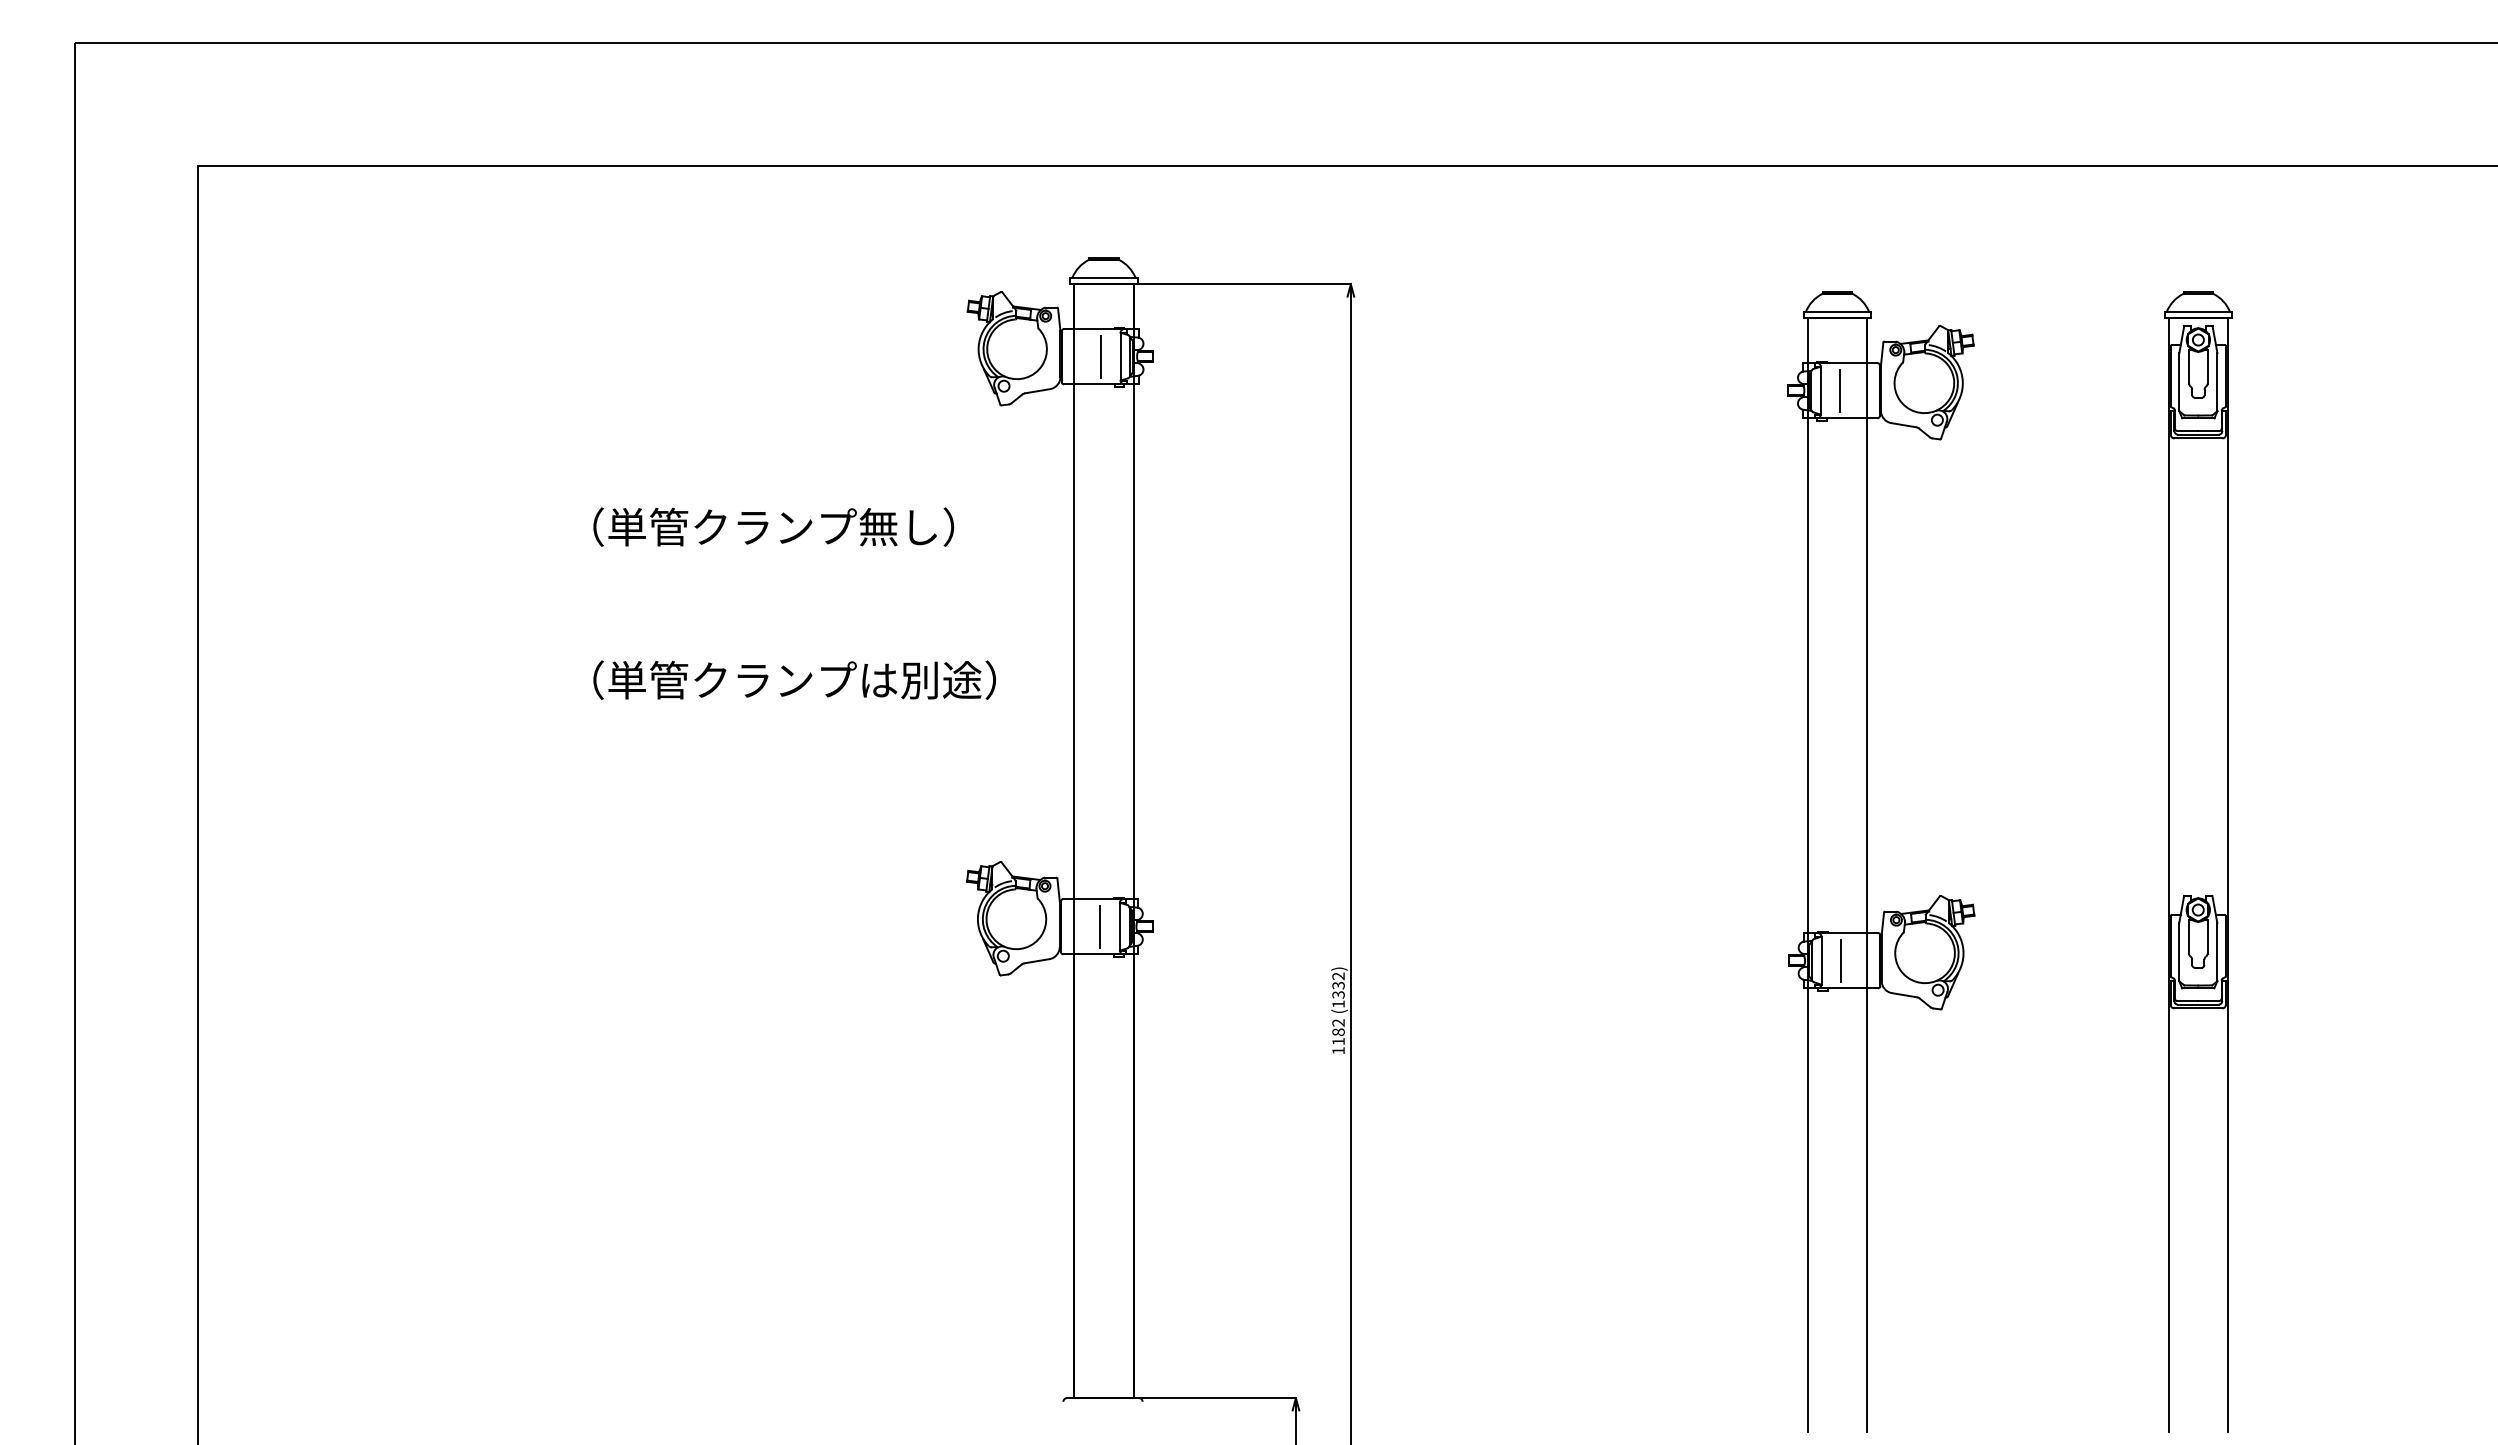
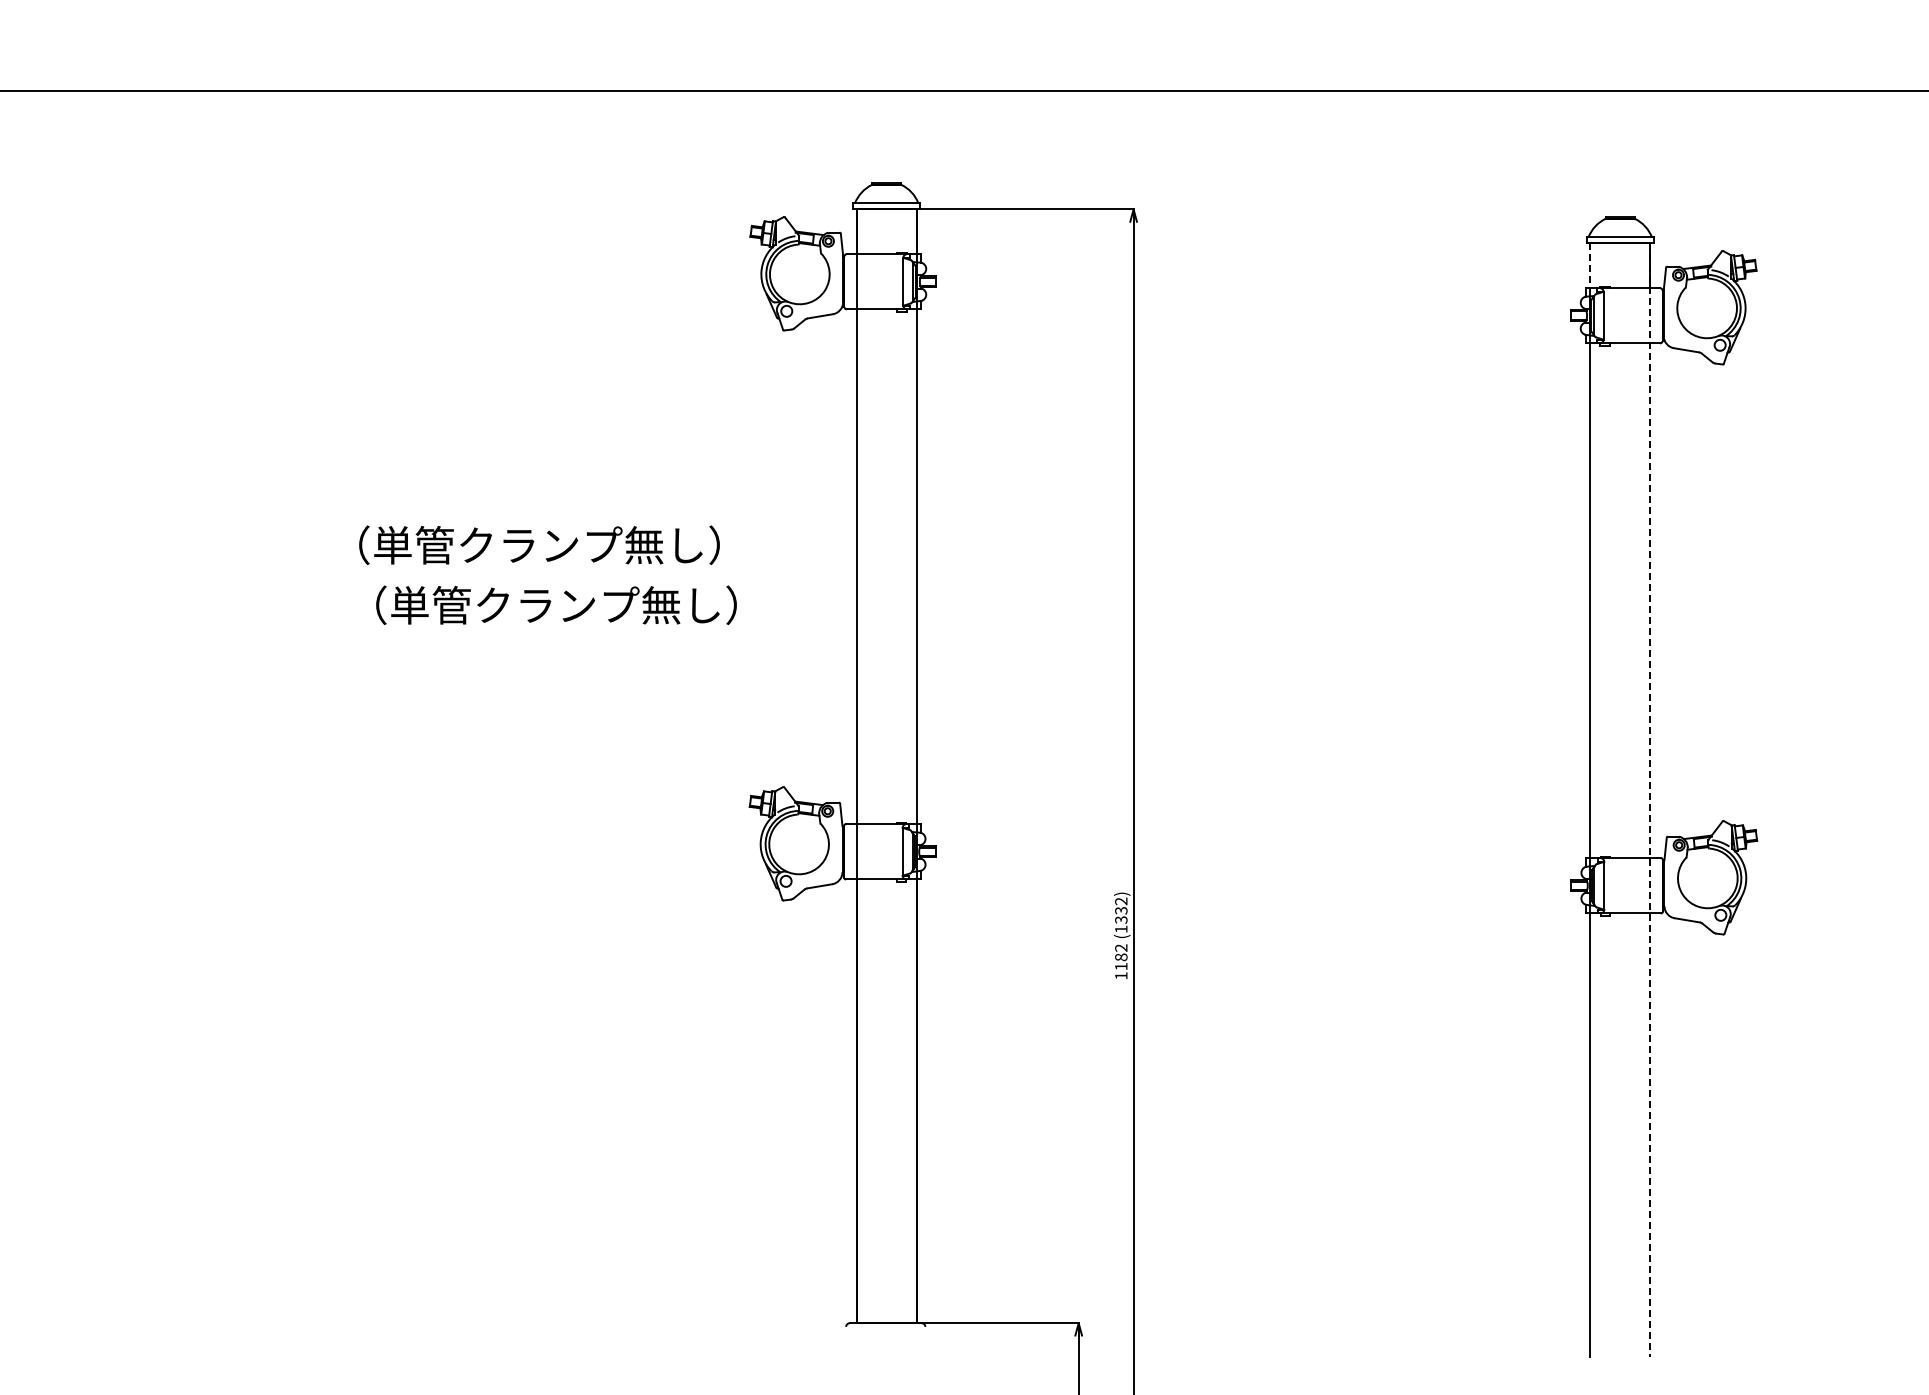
line: (1807, 341) -> (1590, 266), solid -> dashed
line: (1100, 356) -> (883, 281), removed
line: (1840, 390) -> (1623, 315), removed
text: (773, 526) -> (539, 544), moved
text: (927, 679) -> (710, 604), （単管クランプは別途） -> （単管クランプ無し）
line: (1867, 875) -> (1650, 800), solid -> dashed
line: (1100, 926) -> (883, 851), removed
line: (1841, 960) -> (1624, 885), removed

